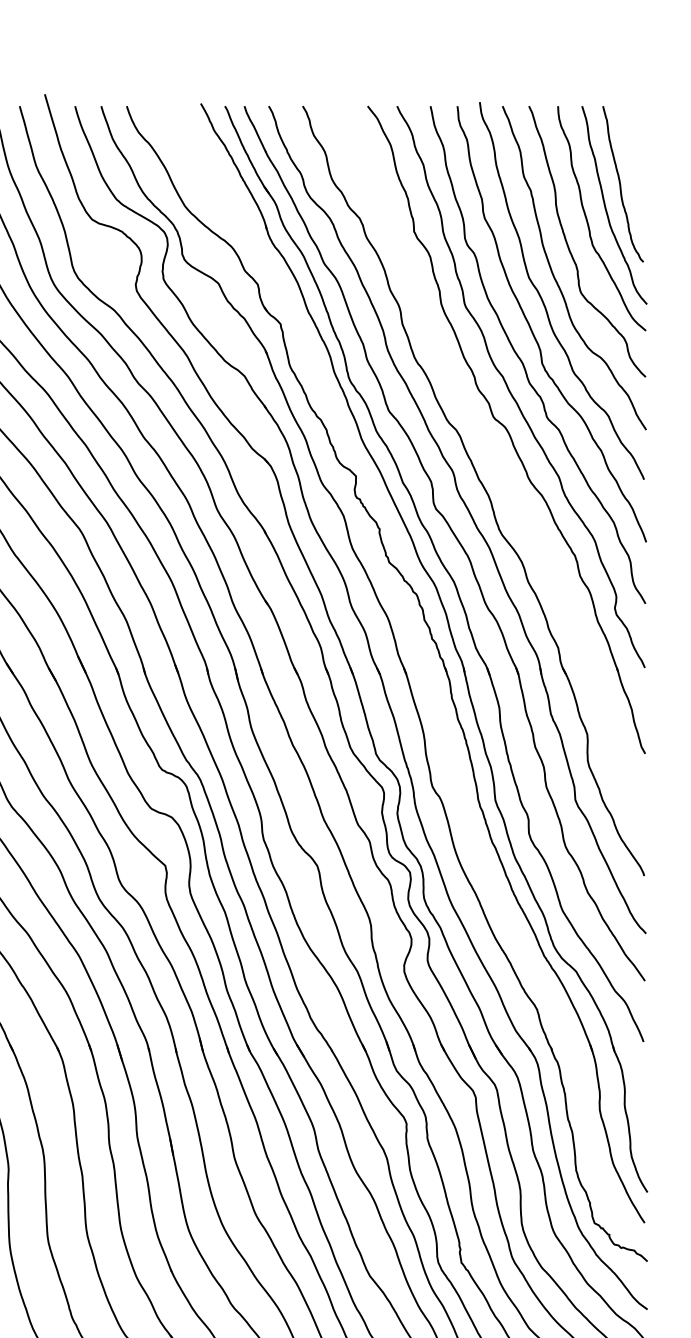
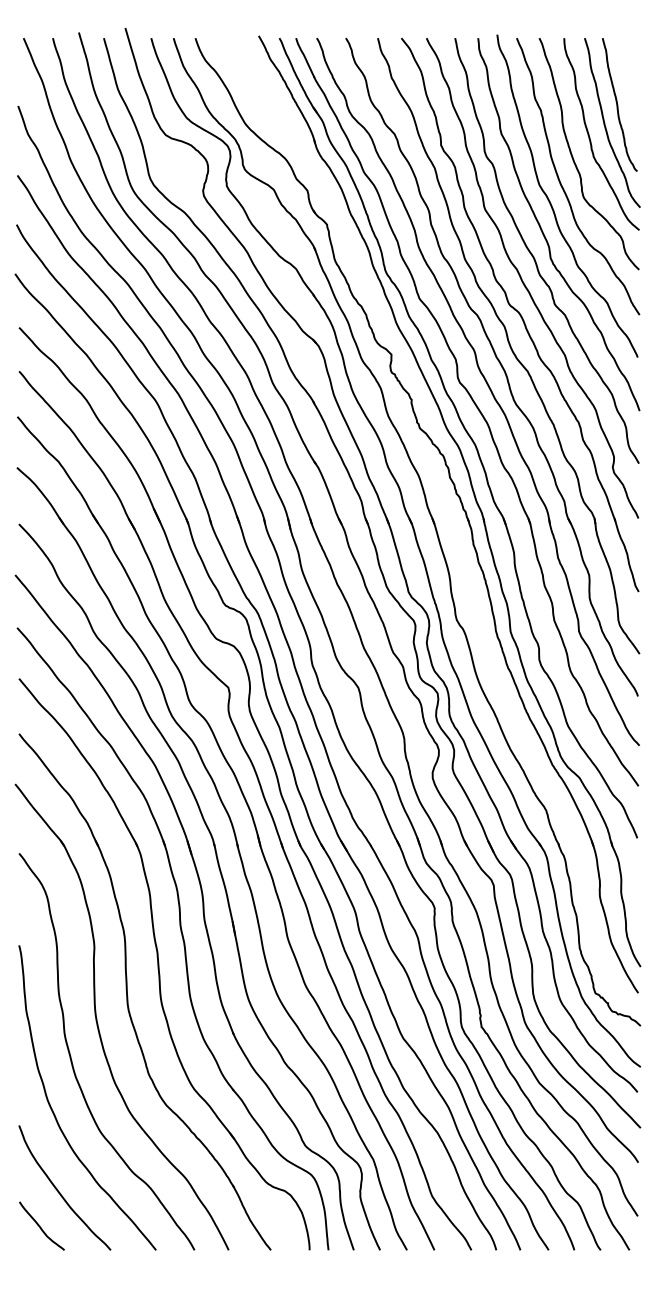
part: (492, 466) -> (508, 346), added

